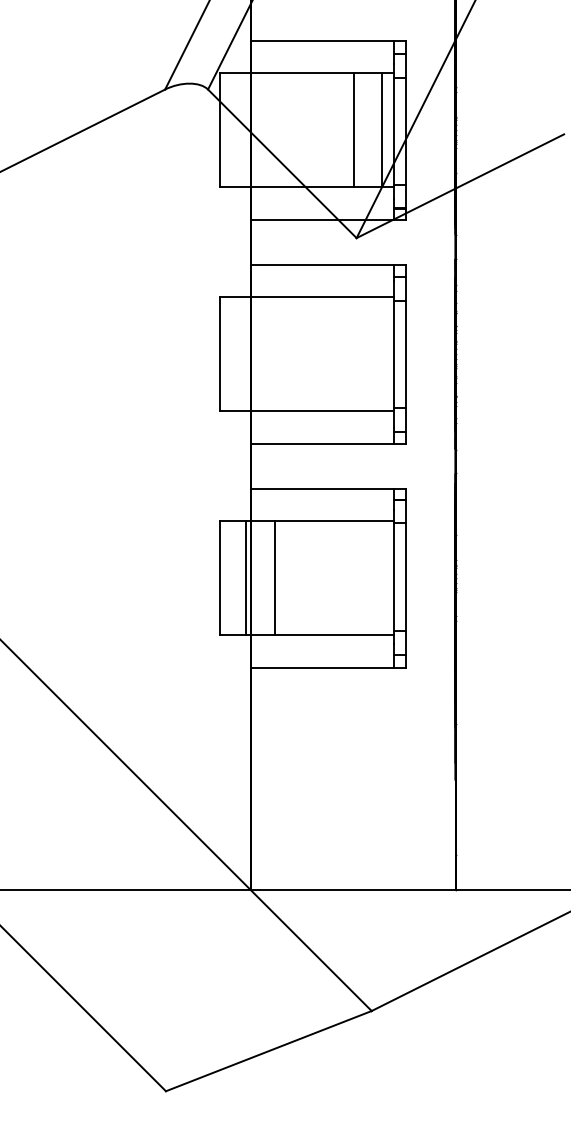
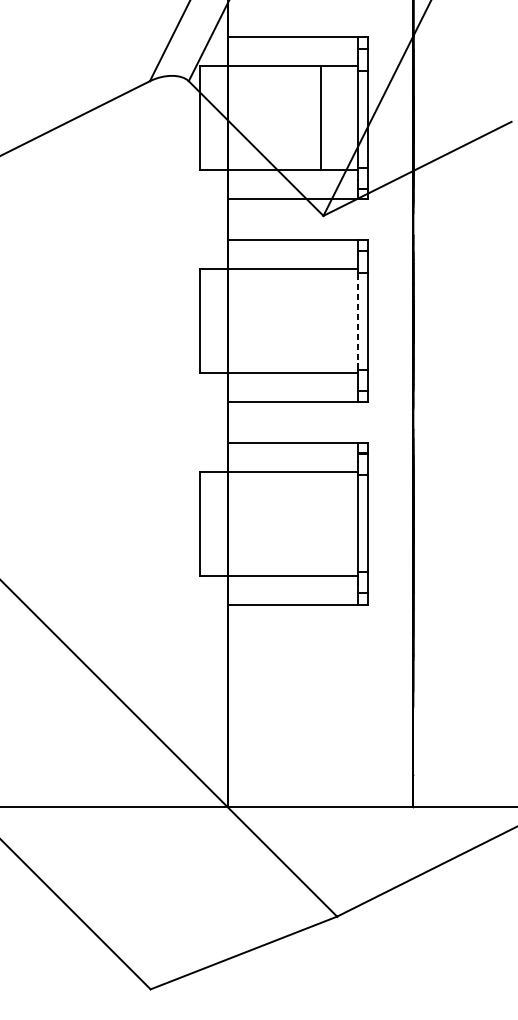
line: (382, 130) -> (346, 118), removed
line: (394, 354) -> (357, 321), solid -> dashed
line: (246, 578) -> (223, 524), removed
line: (274, 578) -> (249, 524), removed

